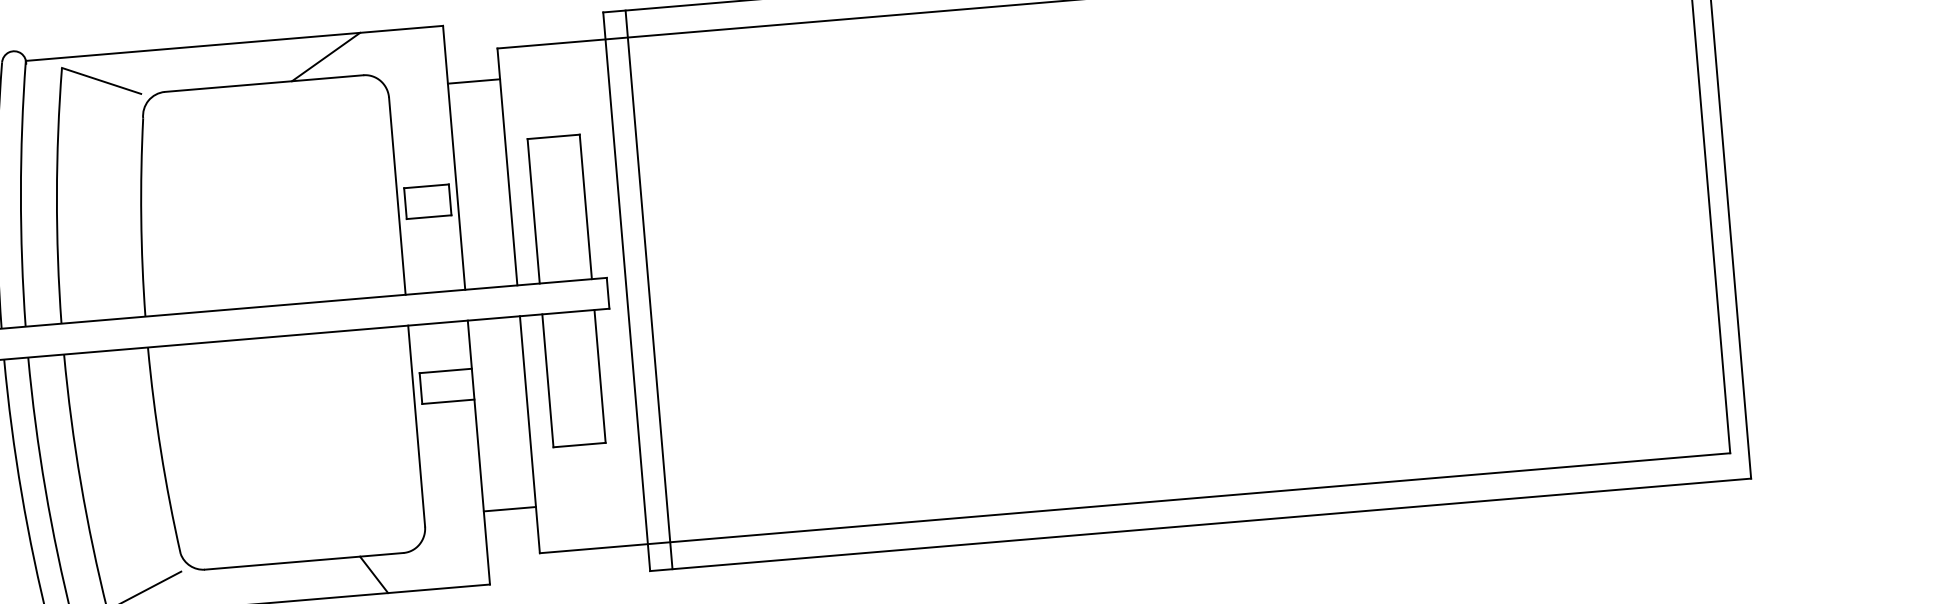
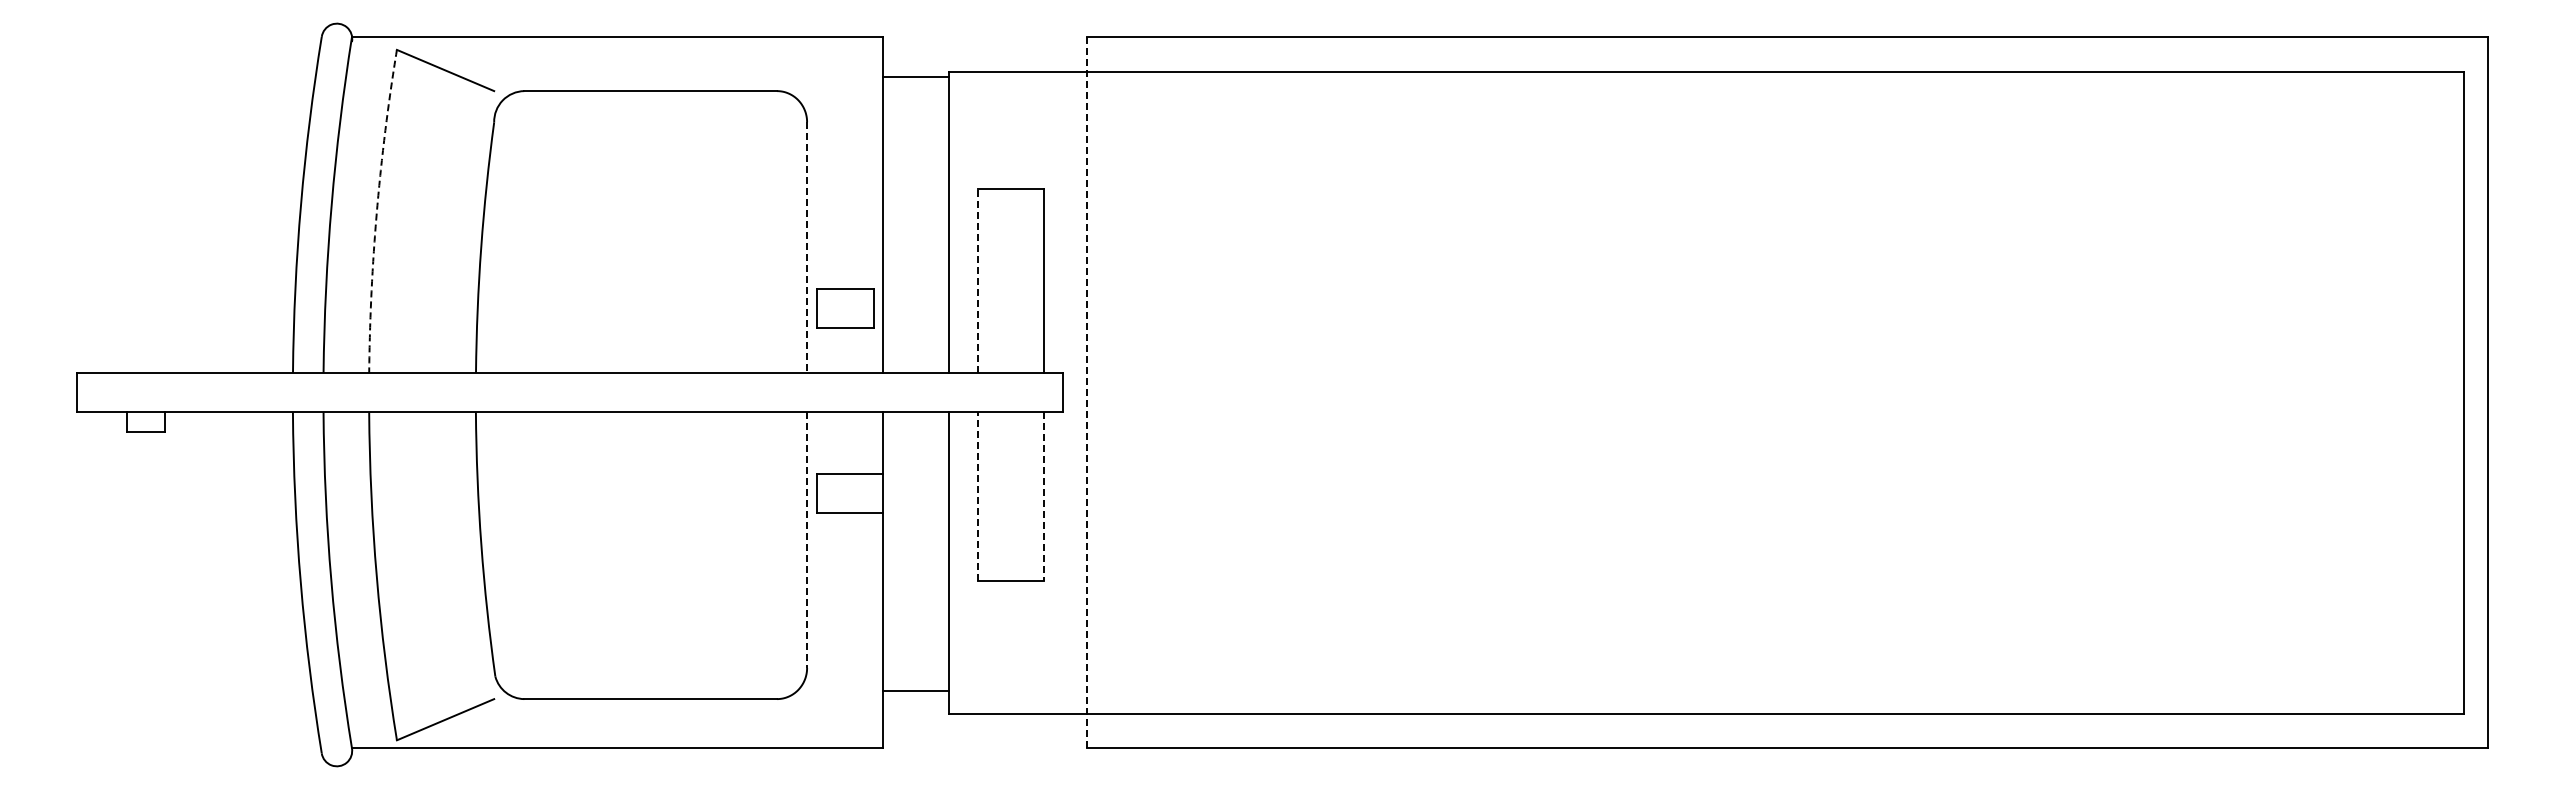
line: (325, 57) -> (731, 64), removed
line: (473, 81) -> (915, 76), moved
arc: (56, 195) -> (376, 210), solid -> dashed
line: (397, 196) -> (807, 248), solid -> dashed
part: (428, 201) -> (845, 308), moved
line: (533, 211) -> (977, 281), solid -> dashed
line: (649, 289) -> (1115, 392), removed
line: (626, 291) -> (1086, 392), solid -> dashed
line: (600, 376) -> (1044, 496), solid -> dashed
line: (547, 380) -> (977, 496), solid -> dashed
line: (416, 426) -> (807, 540), solid -> dashed
line: (509, 509) -> (915, 691), moved
line: (374, 574) -> (737, 723), removed

